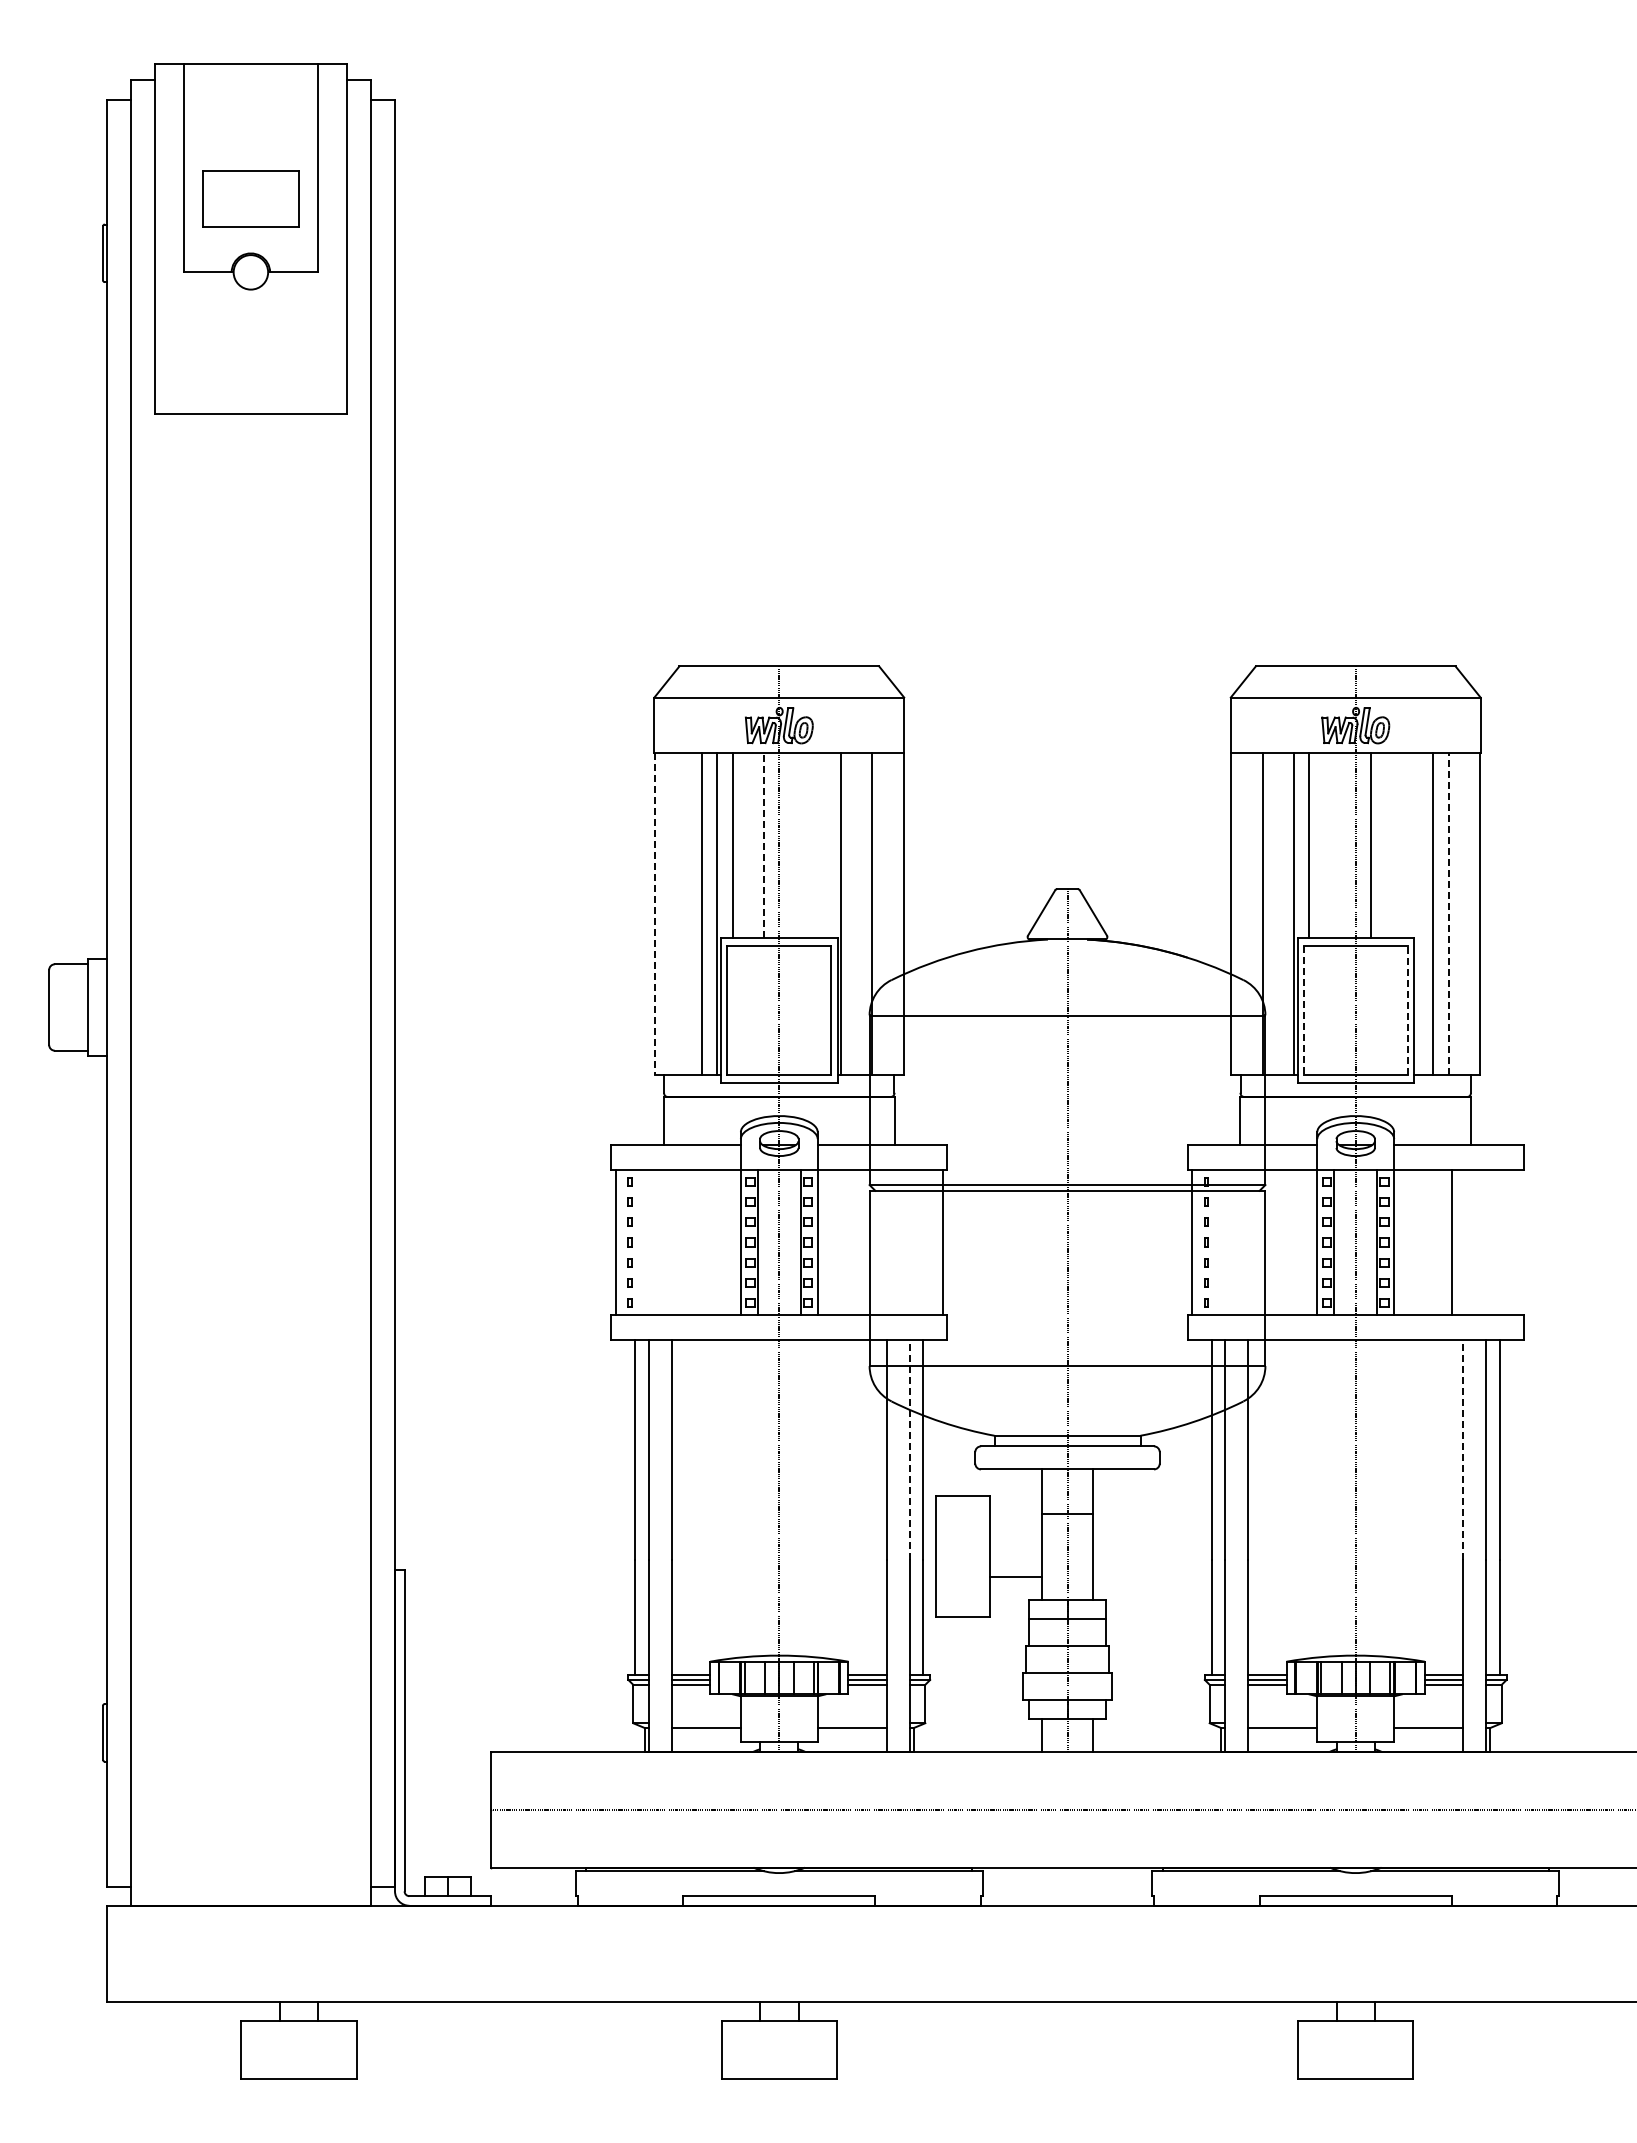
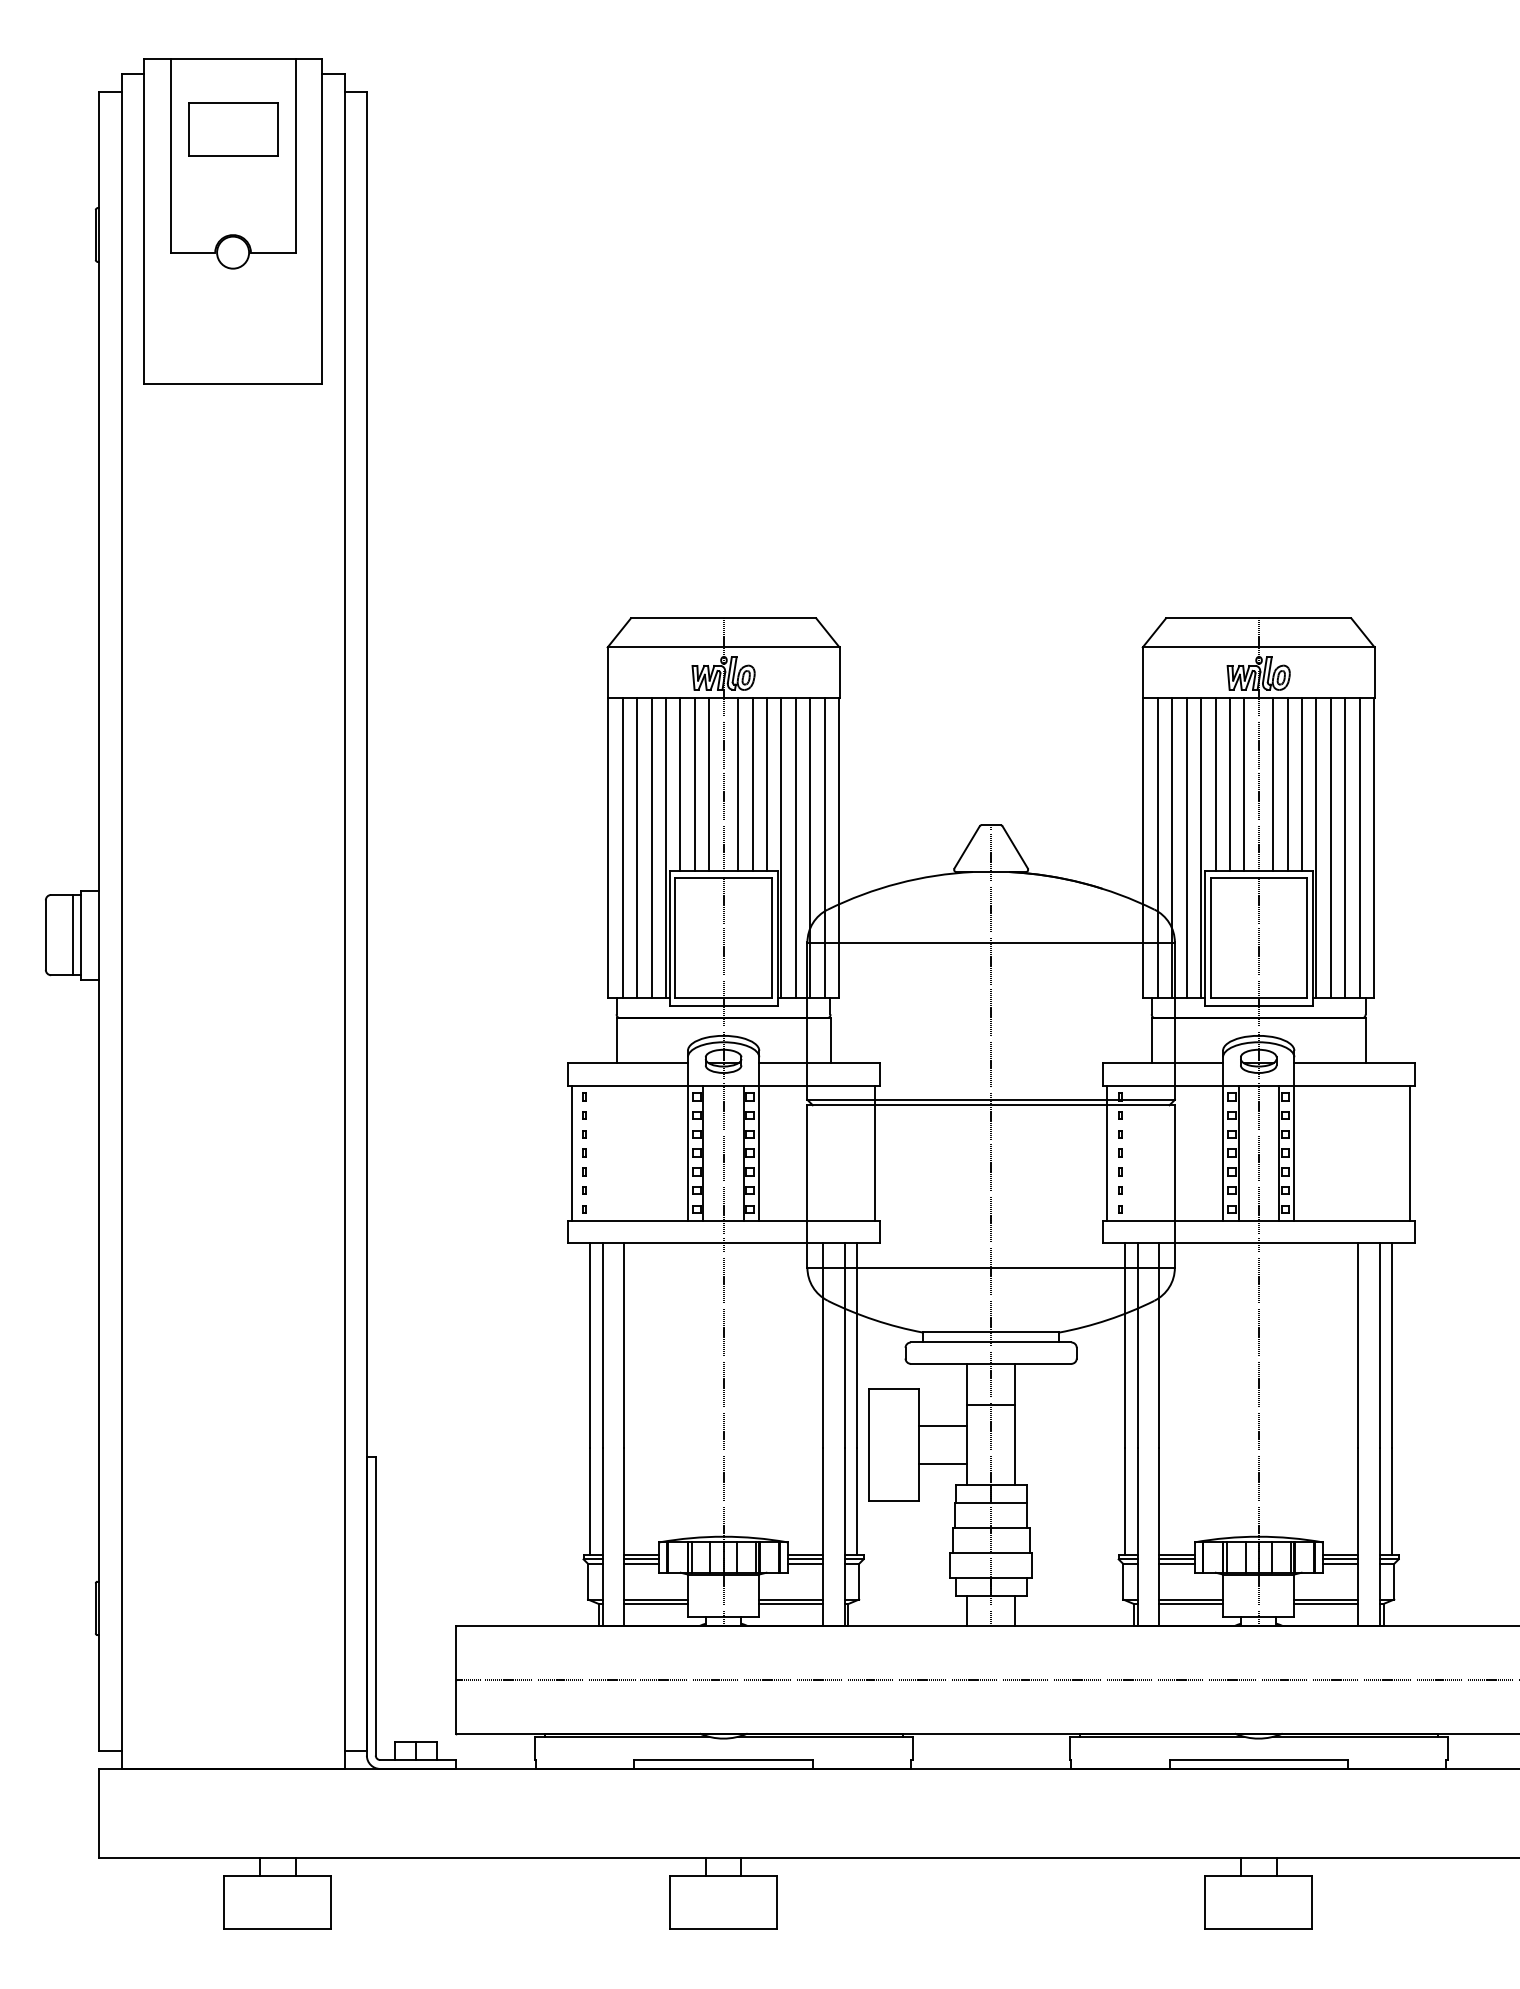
part: (250, 198) -> (232, 129), moved
line: (748, 845) -> (695, 784), added
line: (763, 845) -> (708, 784), dashed -> solid
line: (794, 845) -> (737, 784), added
line: (810, 845) -> (752, 784), added
line: (825, 845) -> (766, 784), added
line: (1324, 845) -> (1229, 784), added
line: (1340, 845) -> (1244, 784), added
line: (1386, 845) -> (1287, 784), added
line: (1402, 845) -> (1302, 784), added
line: (670, 913) -> (622, 847), added
line: (686, 913) -> (637, 847), added
line: (856, 913) -> (795, 847), added
line: (888, 913) -> (824, 847), added
line: (1246, 913) -> (1157, 847), added
line: (1278, 913) -> (1187, 847), added
line: (1417, 913) -> (1316, 847), added
line: (1448, 913) -> (1344, 847), dashed -> solid
line: (1464, 913) -> (1359, 847), added
line: (654, 914) -> (607, 848), dashed -> solid
line: (77, 1007) -> (72, 935), added
line: (1303, 1010) -> (1210, 937), dashed -> solid
line: (1407, 1010) -> (1306, 937), dashed -> solid
line: (1452, 1242) -> (1410, 1153), moved
line: (909, 1449) -> (844, 1345), dashed -> solid
line: (1463, 1449) -> (1358, 1345), dashed -> solid
line: (1015, 1536) -> (942, 1426), added
line: (705, 1723) -> (655, 1599), added
line: (851, 1723) -> (790, 1599), added
line: (1282, 1723) -> (1190, 1599), added
line: (1428, 1723) -> (1326, 1599), added

